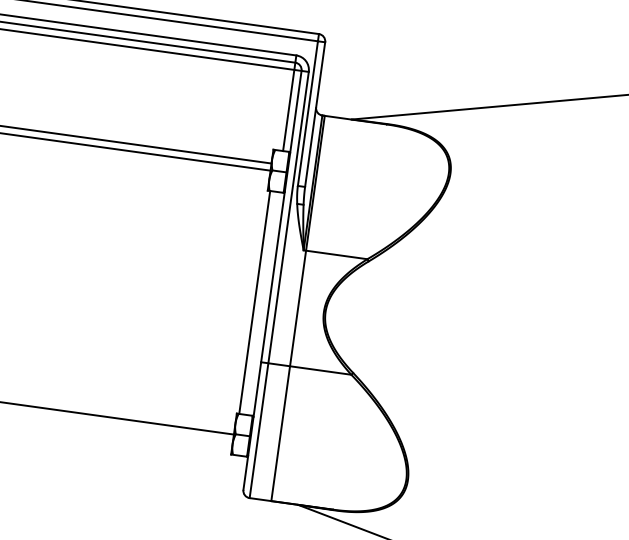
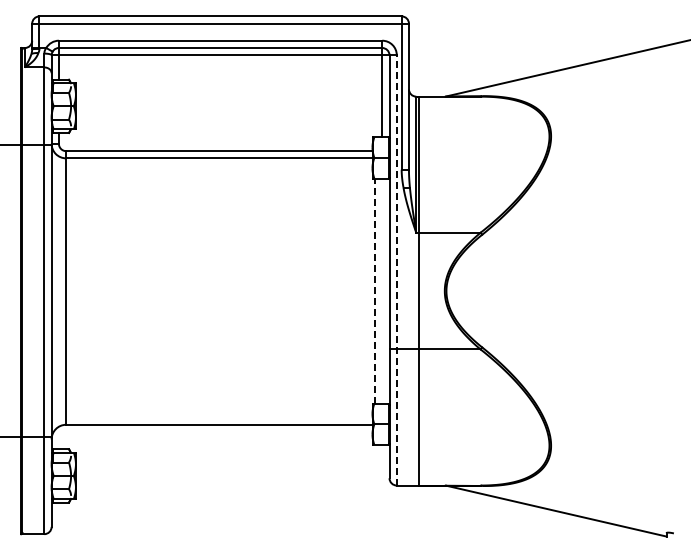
line: (279, 284) -> (396, 269), solid -> dashed
line: (254, 302) -> (374, 291), solid -> dashed

